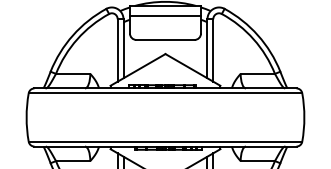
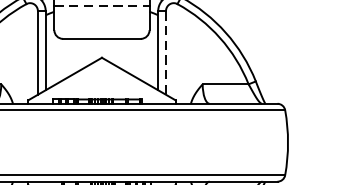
line: (165, 15) -> (101, 6), solid -> dashed
line: (213, 50) -> (166, 52), solid -> dashed

